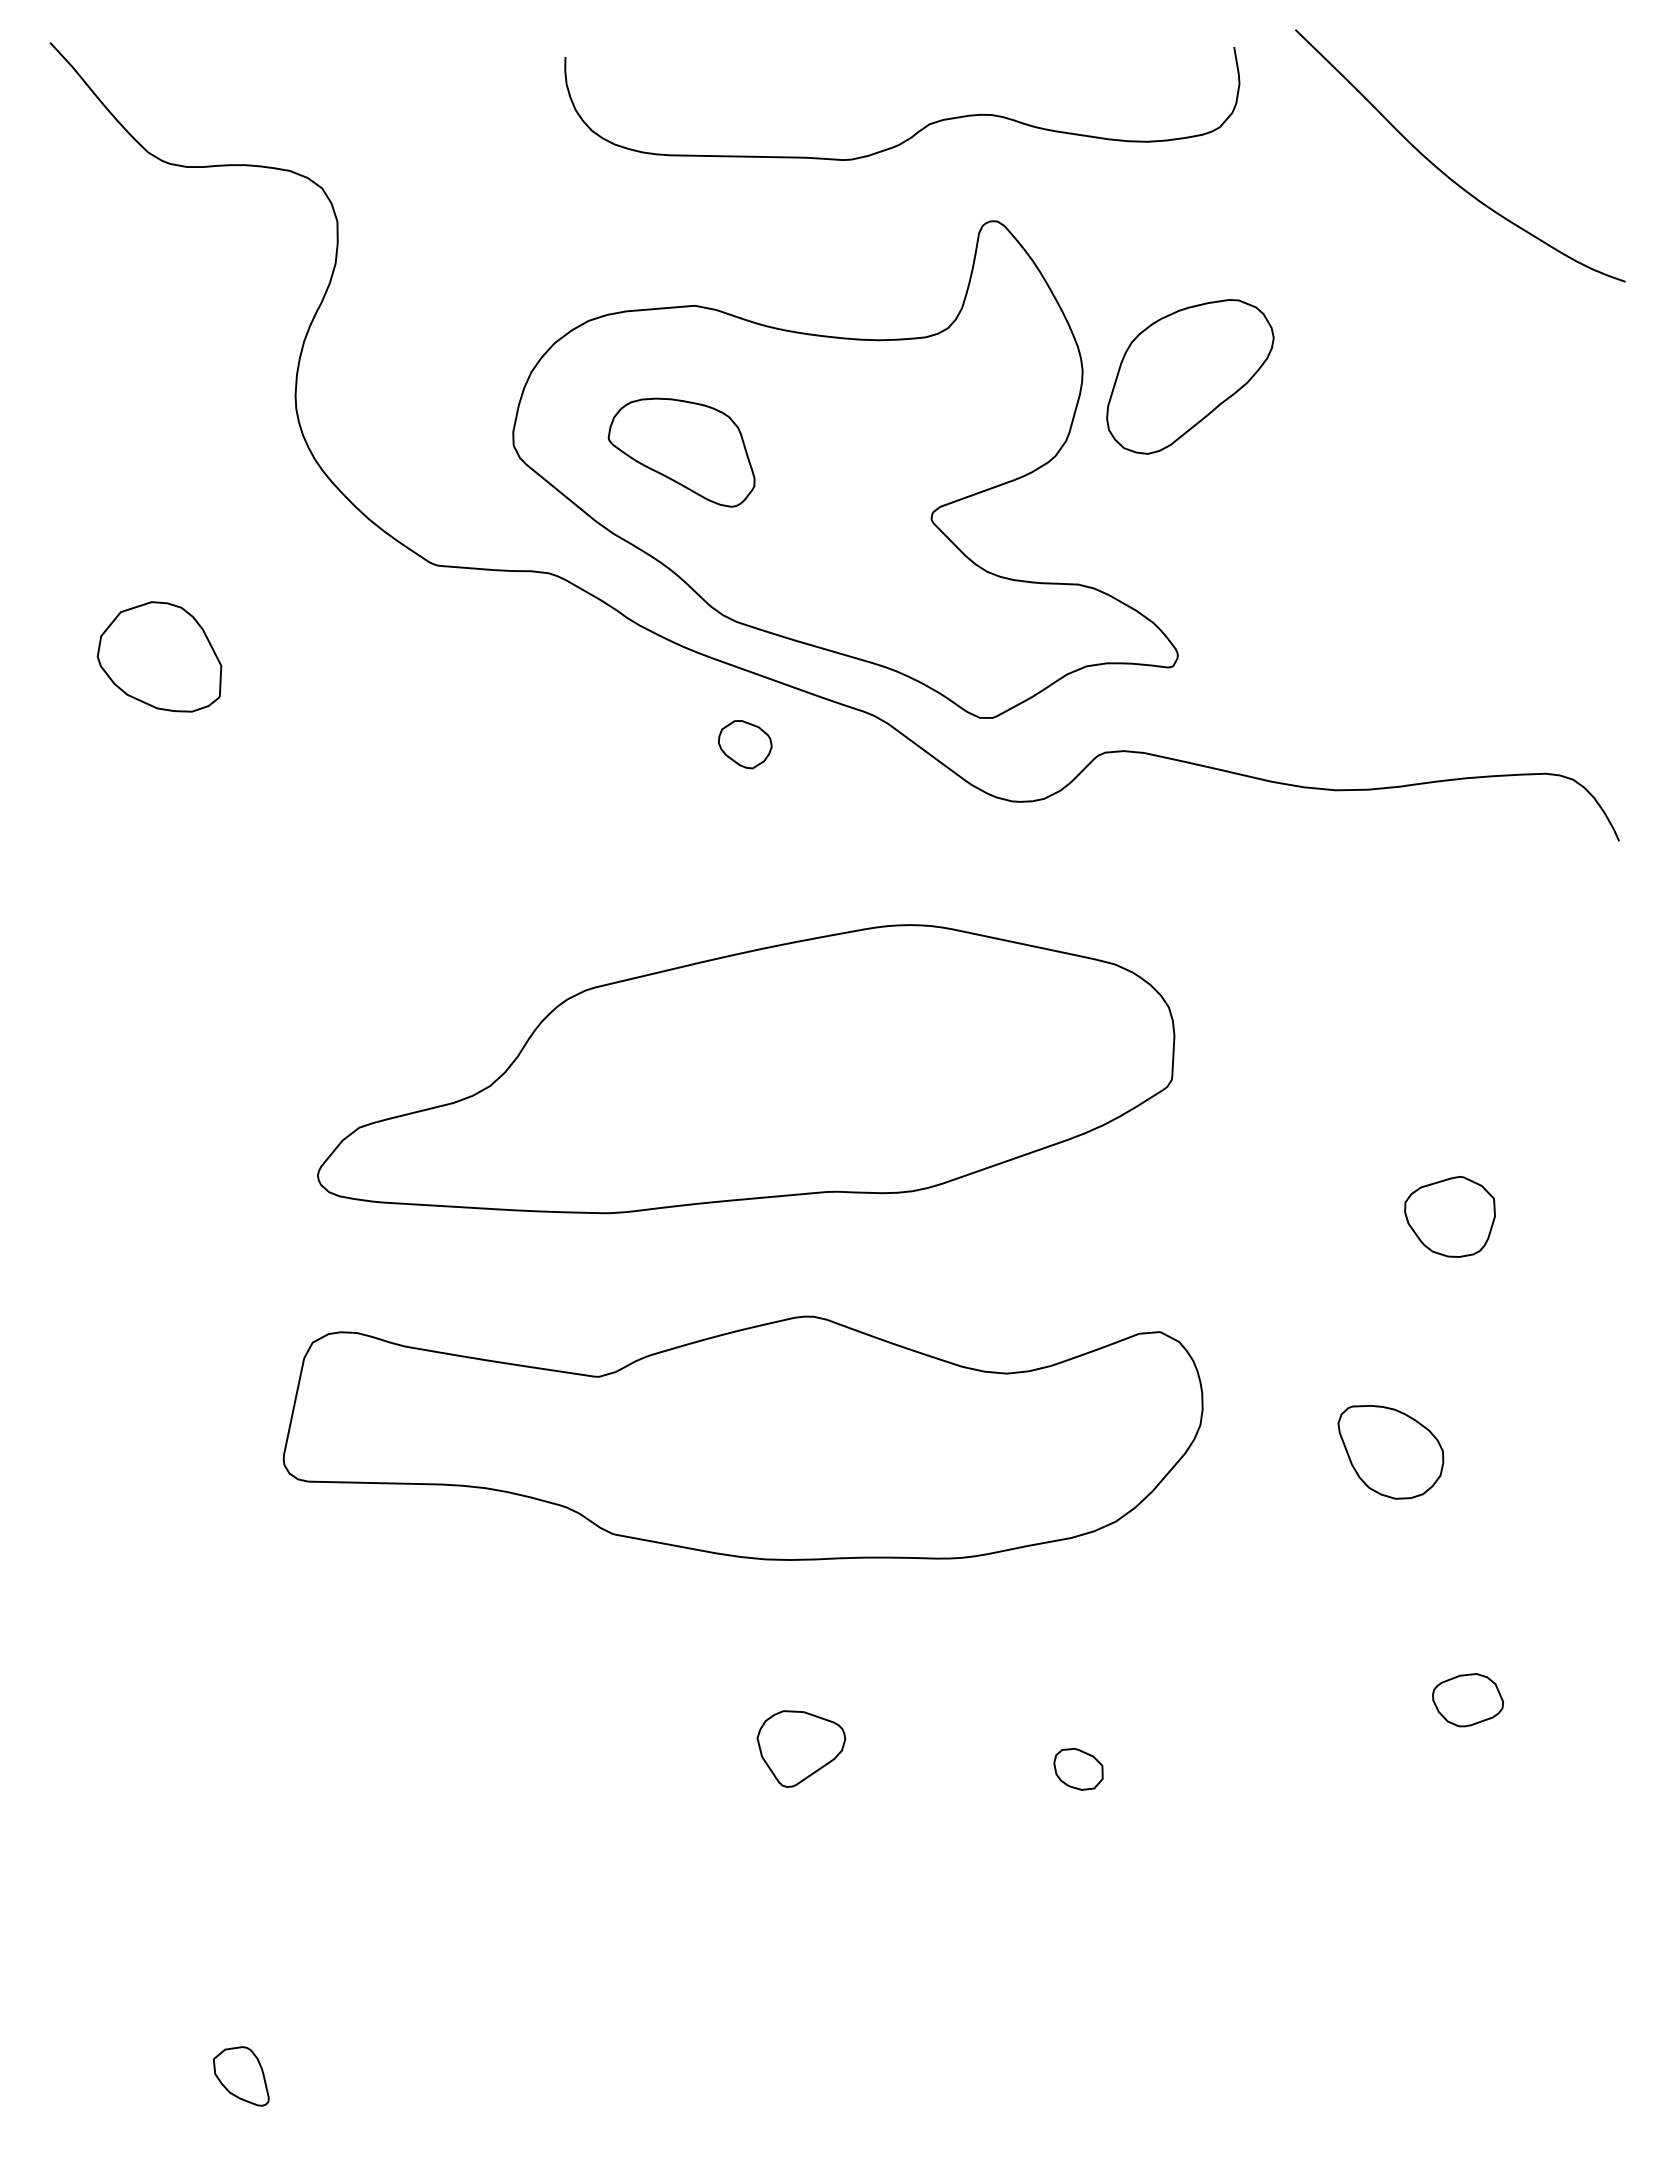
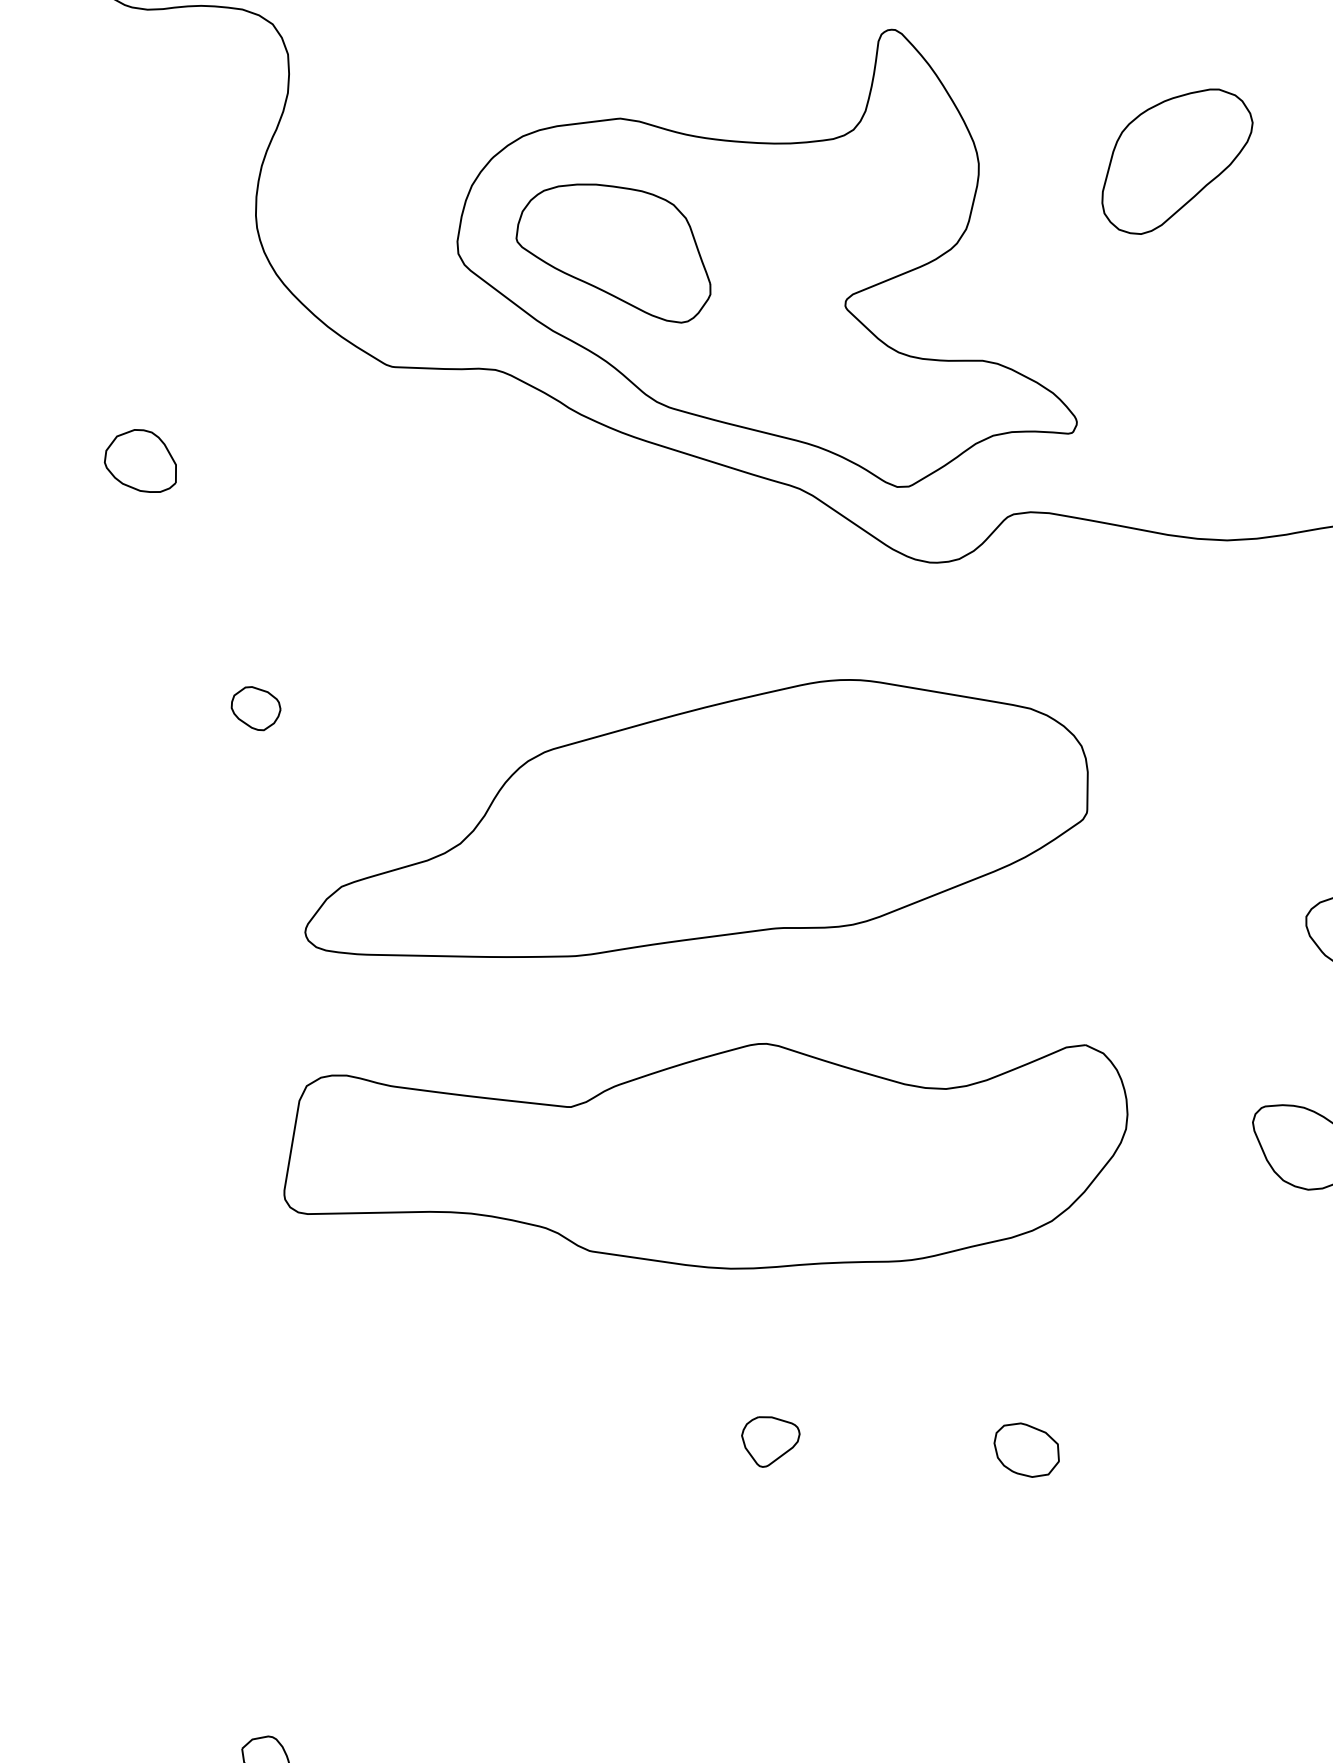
part: (1190, 376) -> (1177, 161), moved
part: (681, 452) -> (612, 253), size x1.43
part: (158, 656) -> (139, 460), size x0.62
part: (744, 744) -> (255, 708), moved
part: (801, 1748) -> (771, 1441), size x0.71
part: (1078, 1769) -> (1026, 1450), size x1.43

